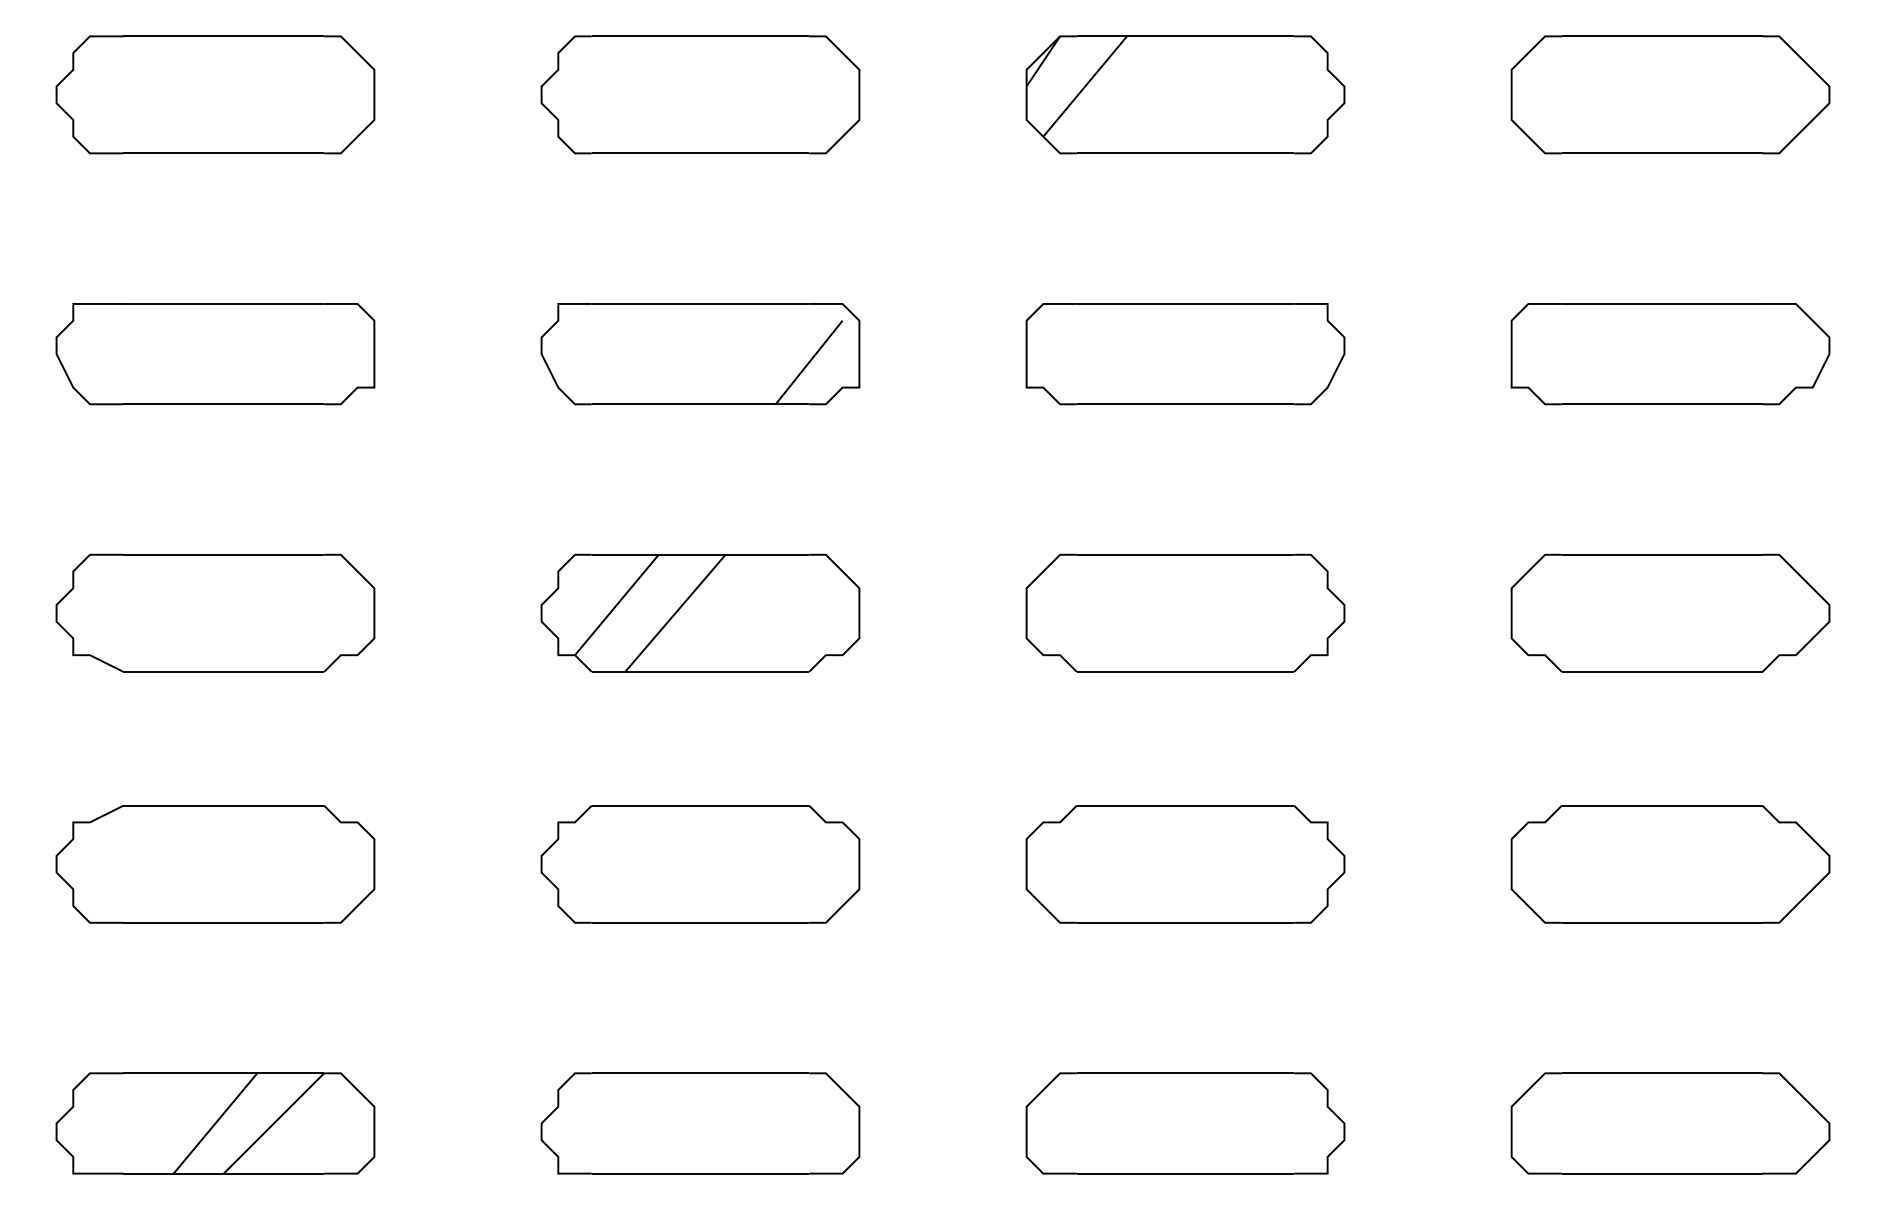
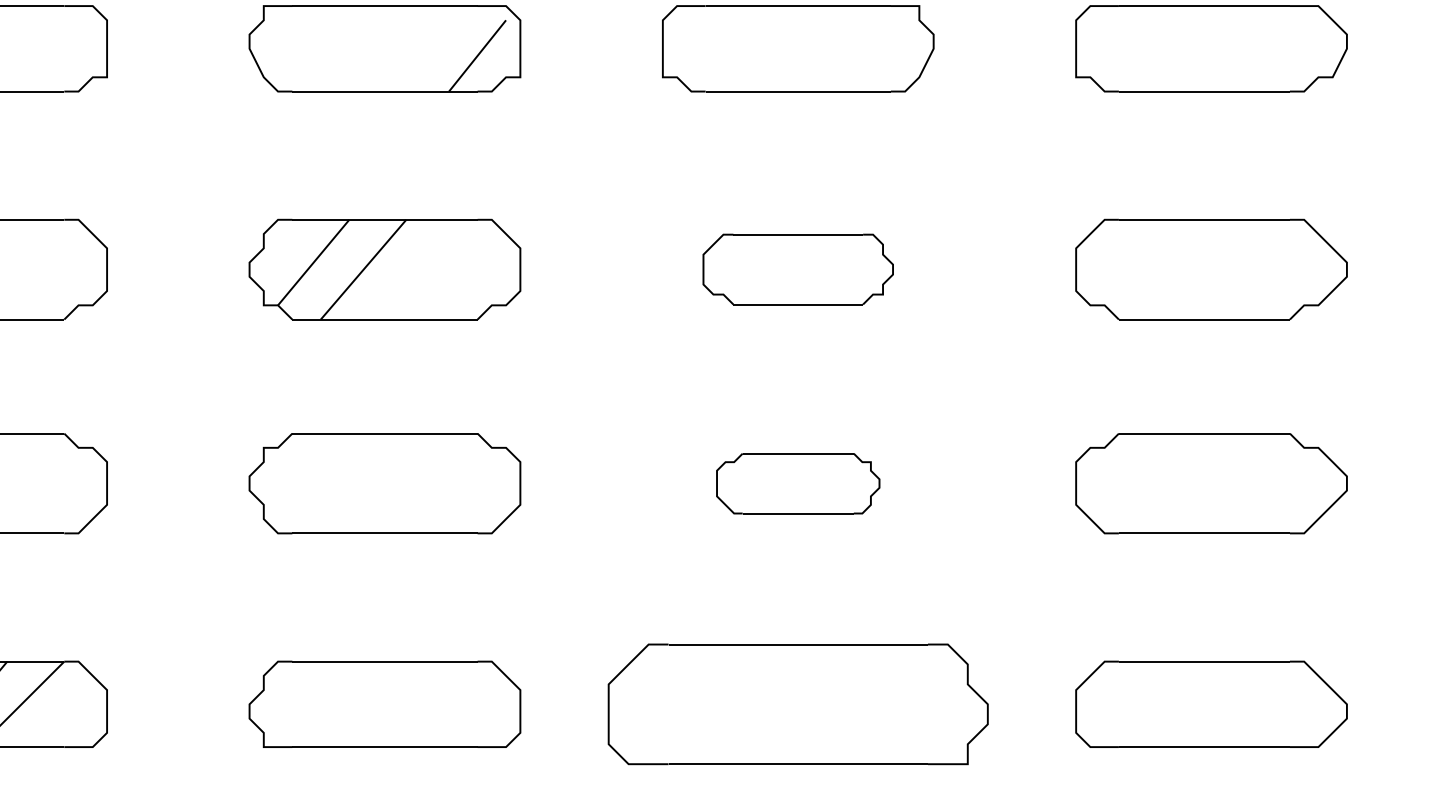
part: (1185, 612) -> (798, 268), size x0.7
part: (1185, 864) -> (798, 483), size x0.6
part: (1185, 1123) -> (798, 704), size x1.4

